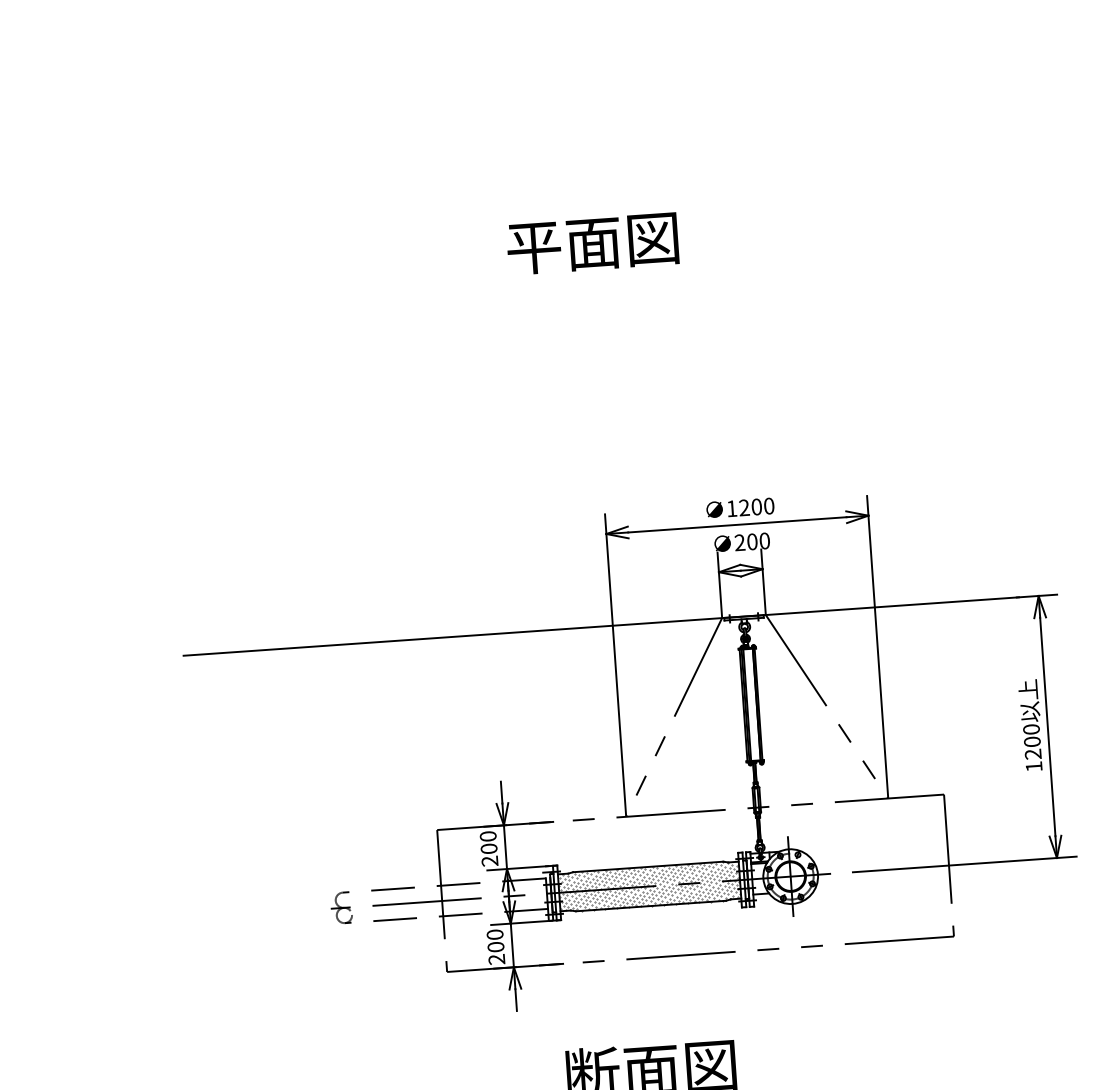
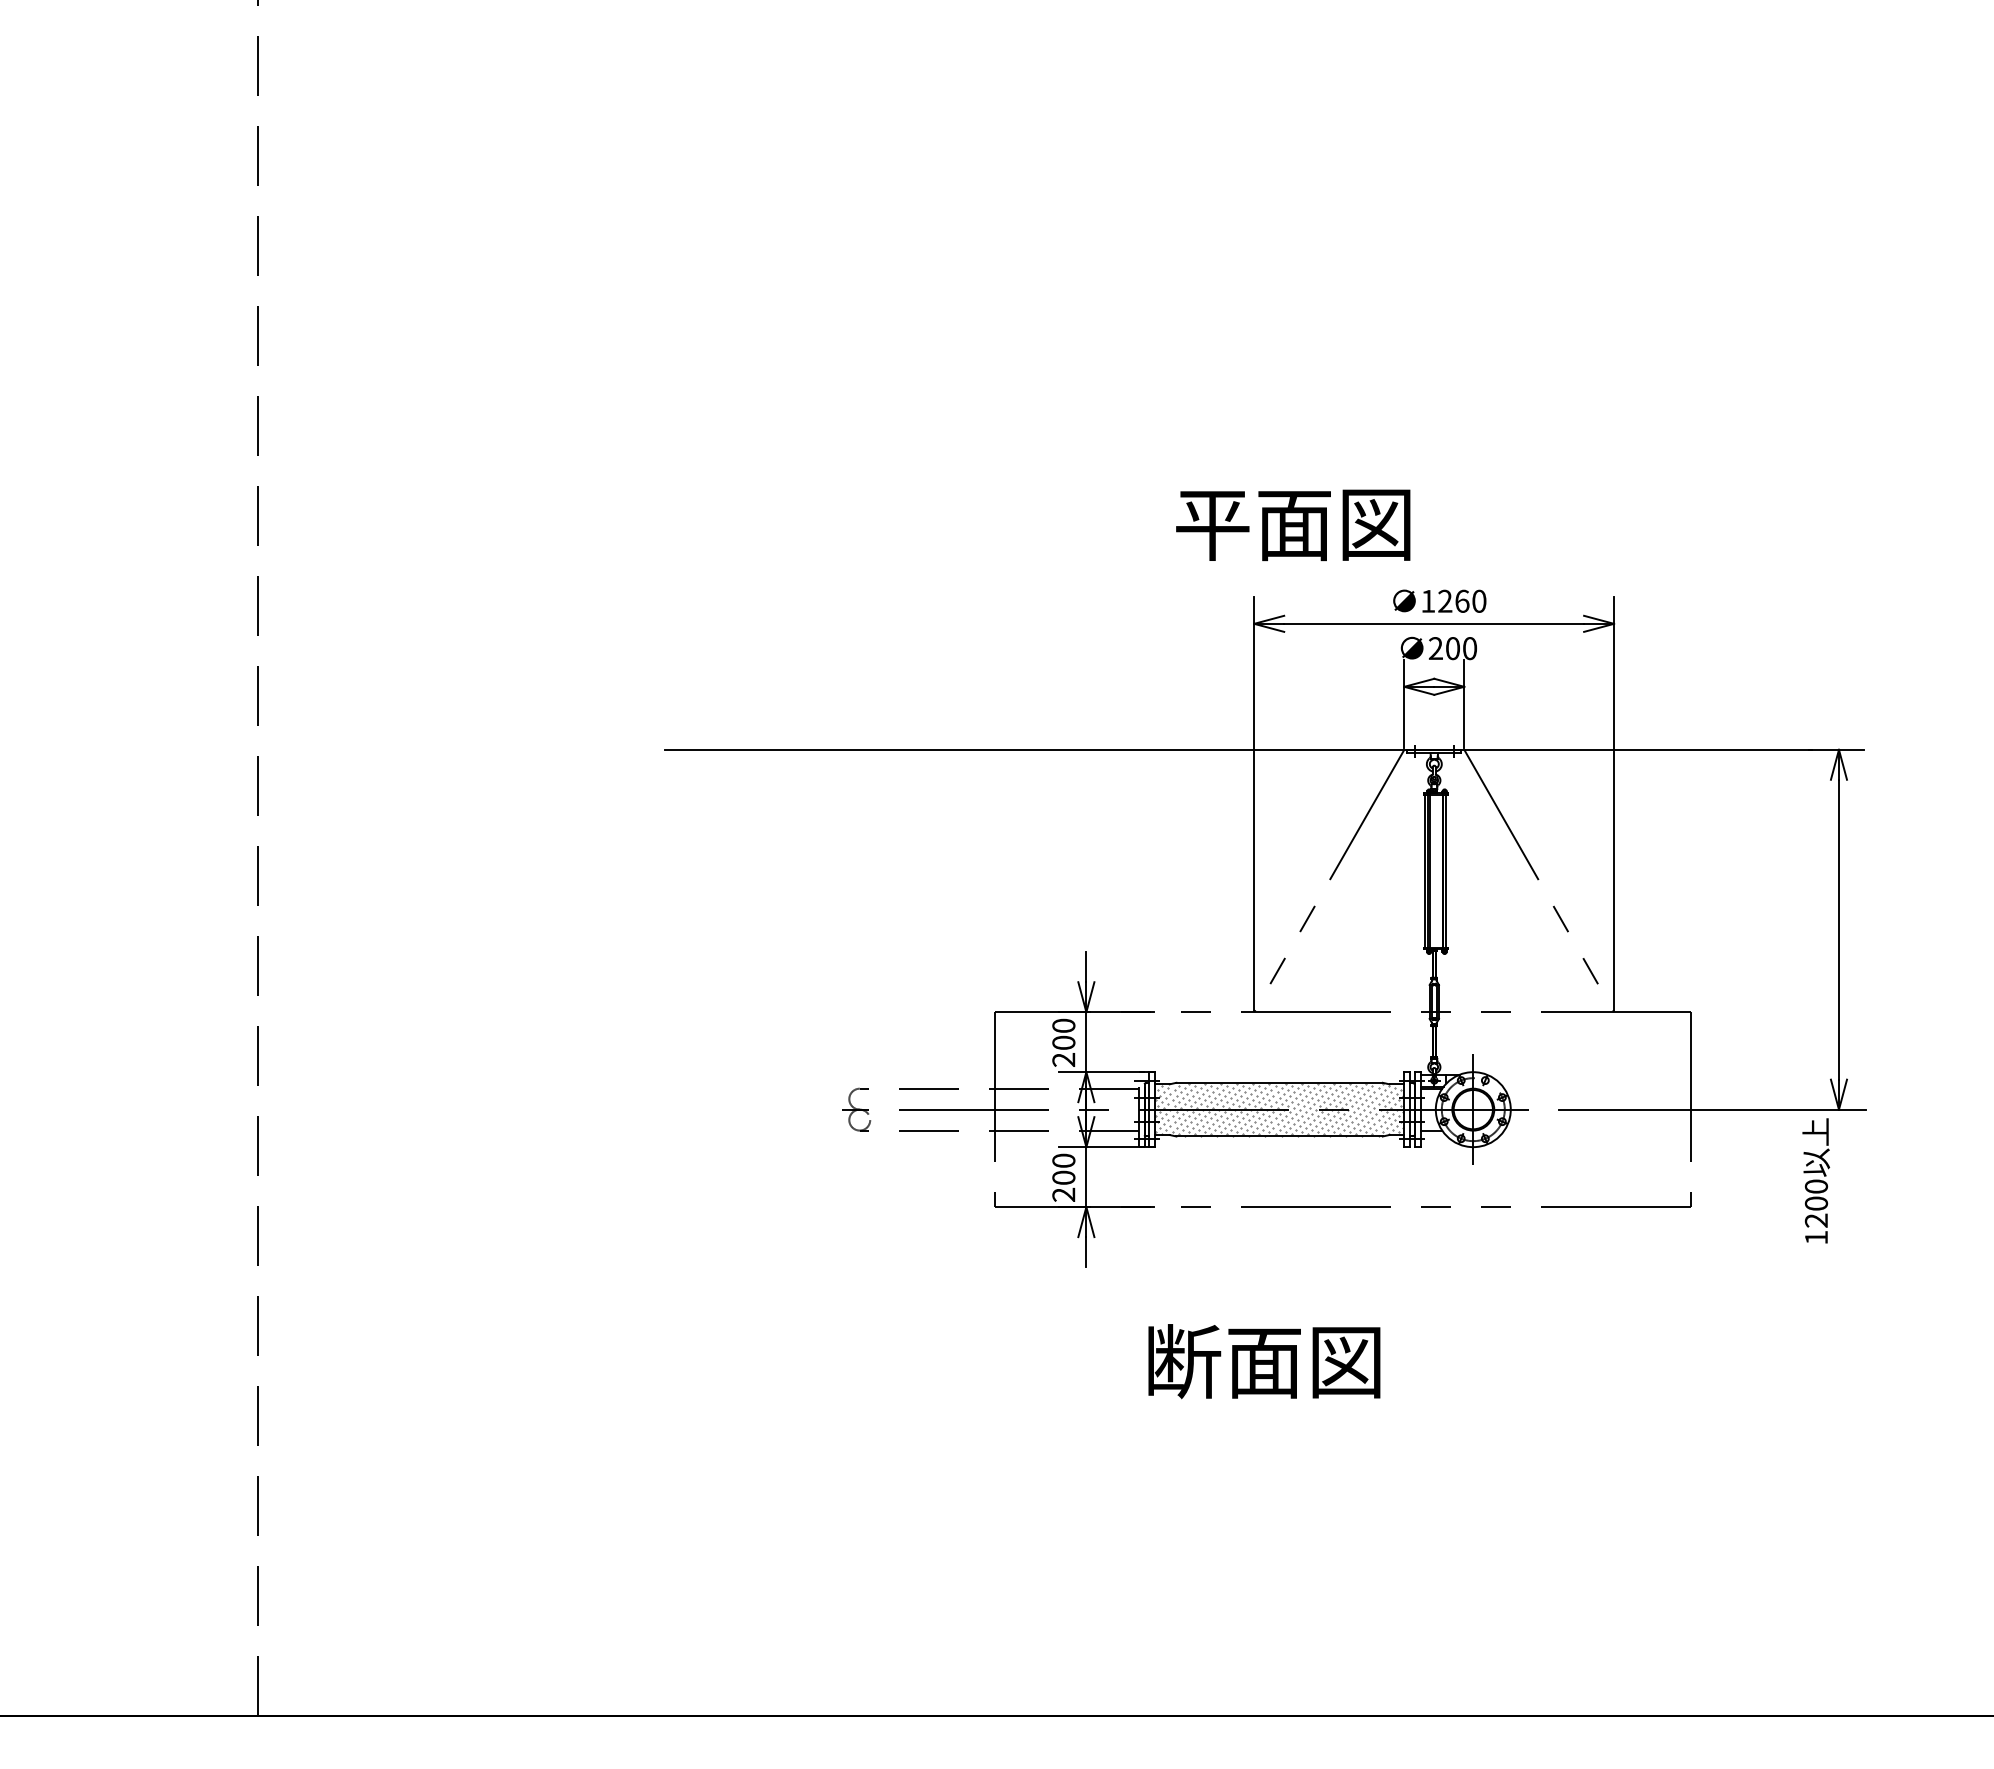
text: (592, 243) -> (1293, 524), moved
text: (756, 506) -> (1462, 600), 1200 -> 1260
text: (1031, 725) -> (1816, 1180), moved

